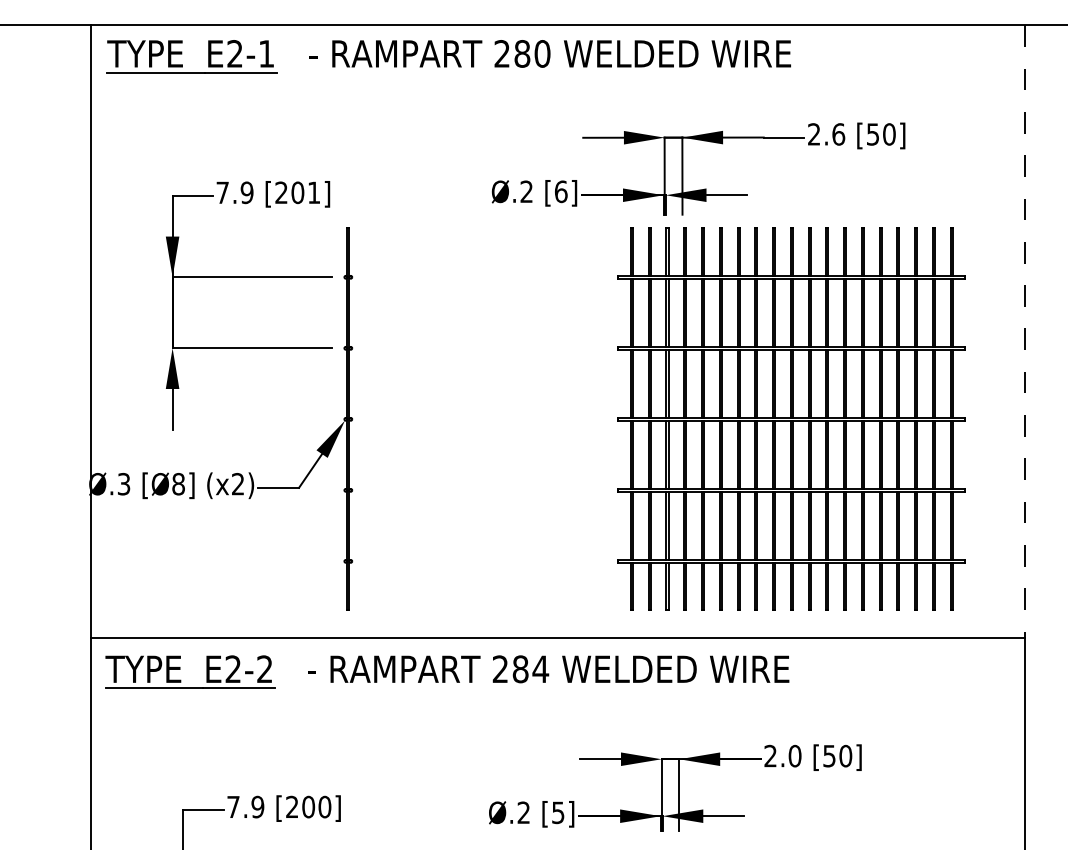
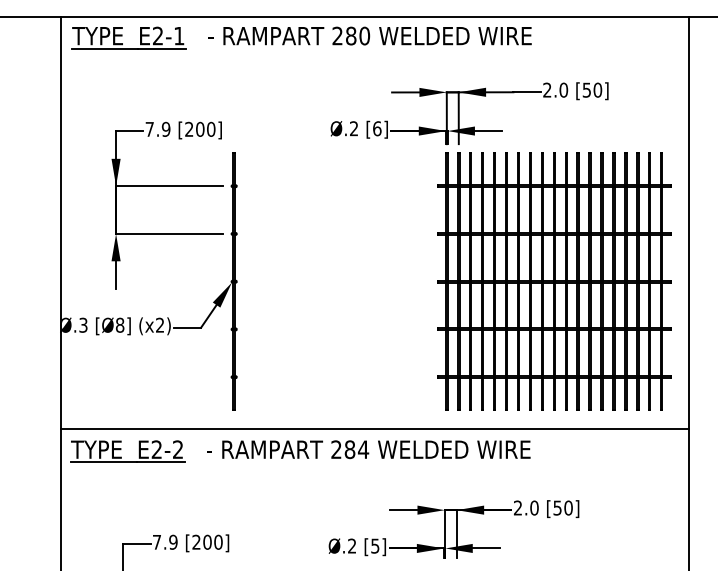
text: (838, 133) -> (563, 89), 2.6 -> 2.0
text: (314, 191) -> (211, 128), [201] -> [200]
line: (1024, 331) -> (688, 222), dashed -> solid
part: (792, 419) -> (554, 281), moved

